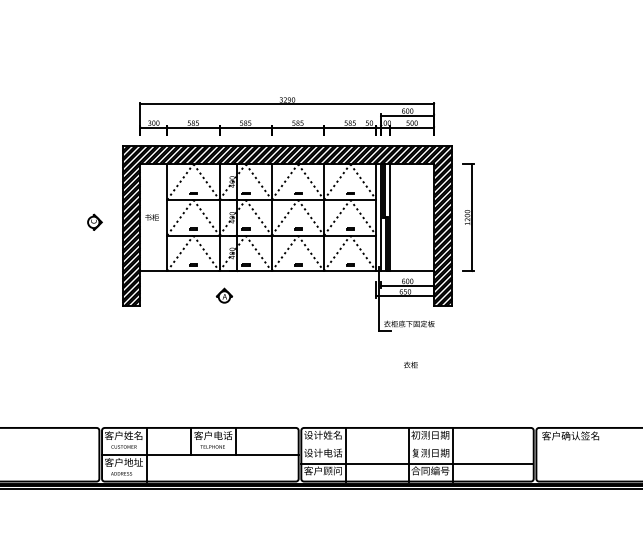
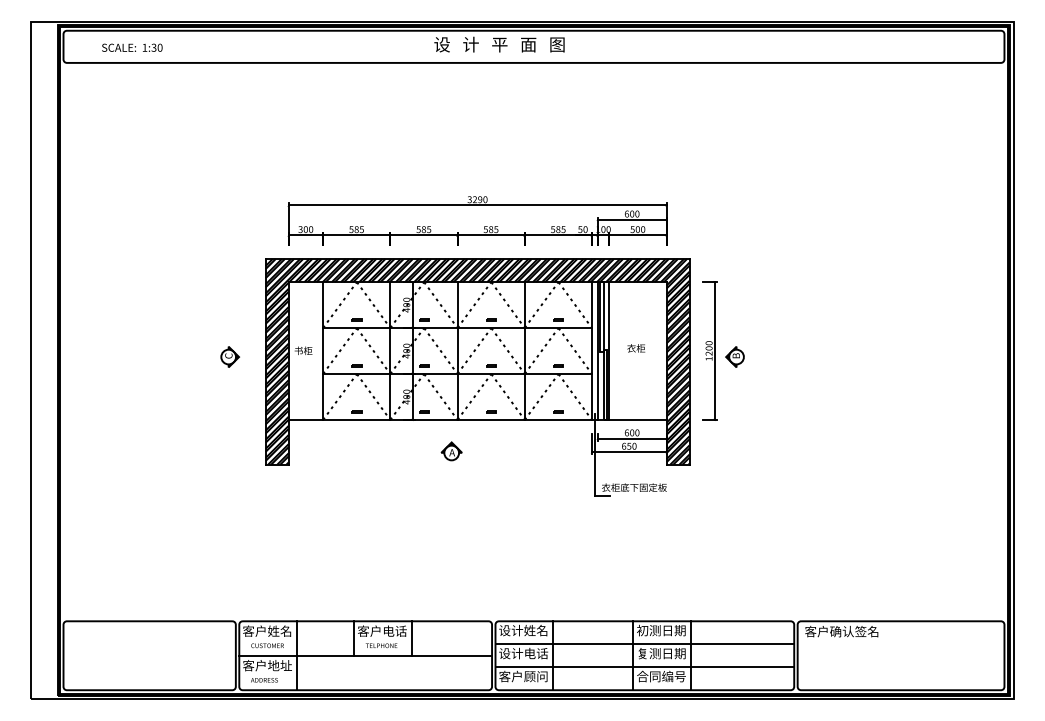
part: (487, 221) -> (734, 356), added
part: (224, 295) -> (451, 451), moved
text: (411, 365) -> (636, 348), moved
line: (417, 445) -> (644, 644), added

